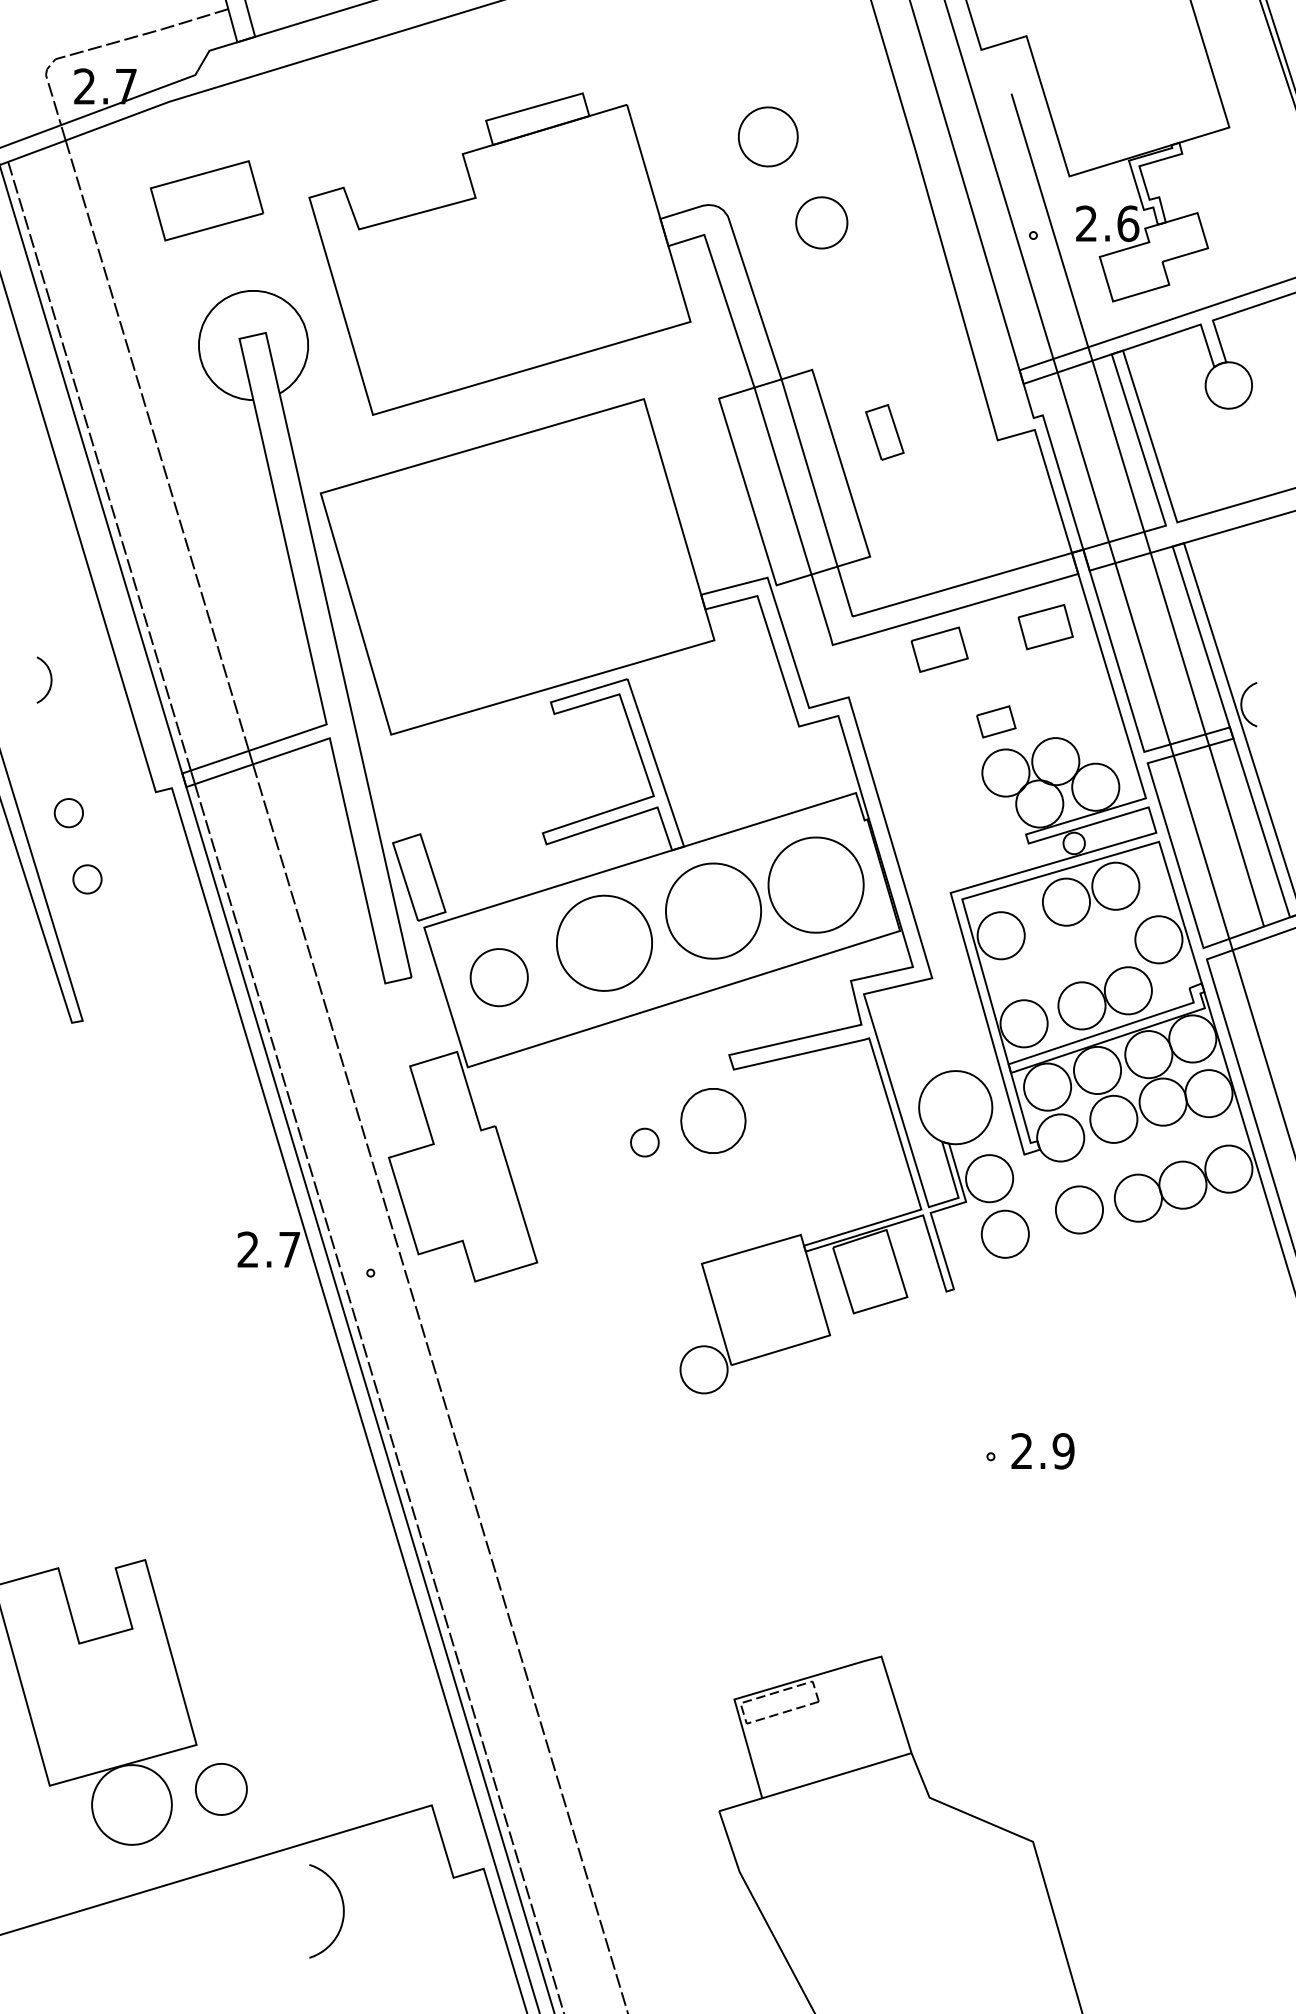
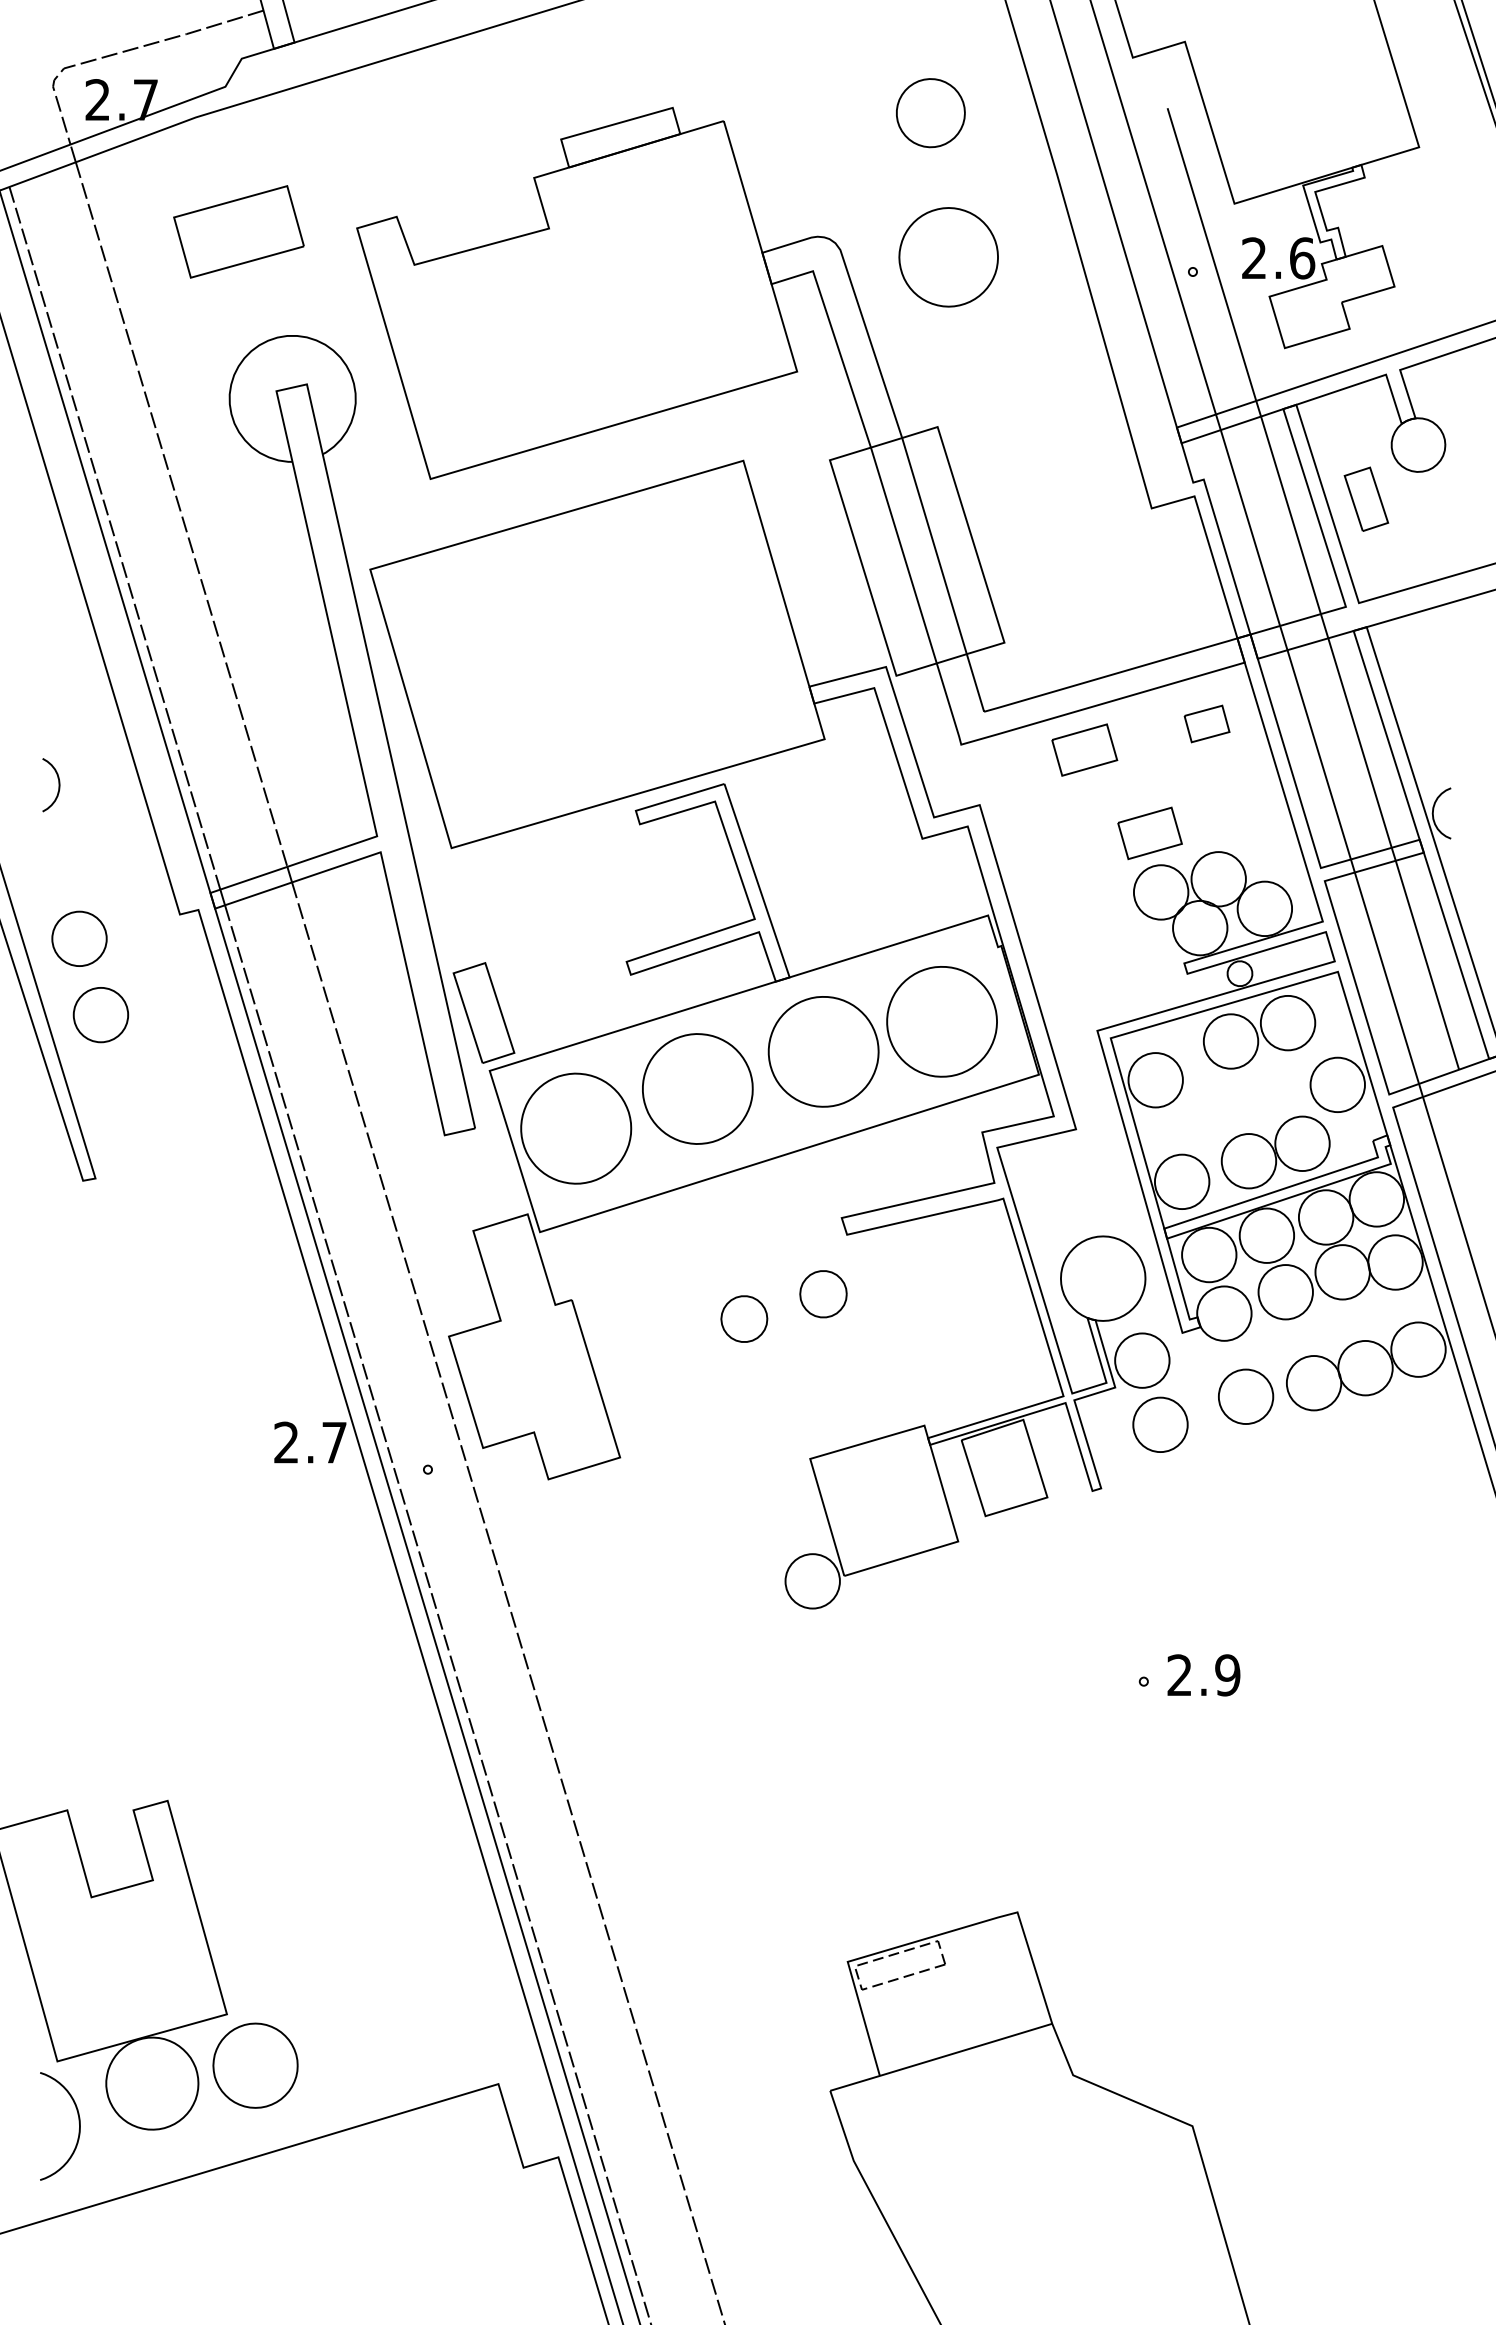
part: (767, 137) -> (930, 113), moved
part: (821, 222) -> (948, 257), size x1.67
part: (884, 431) -> (1366, 498), moved
part: (1045, 626) -> (1206, 723), size x0.71
part: (995, 721) -> (1149, 833), size x1.43
part: (68, 812) -> (79, 938), size x1.67
part: (87, 879) -> (100, 1015), size x1.67
part: (499, 977) -> (576, 1128), size x1.67
part: (713, 1121) -> (823, 1294), size x0.62
part: (644, 1142) -> (744, 1318), size x1.43
part: (221, 1789) -> (255, 2065), size x1.43
curve: (342, 1907) -> (78, 2122), moved

